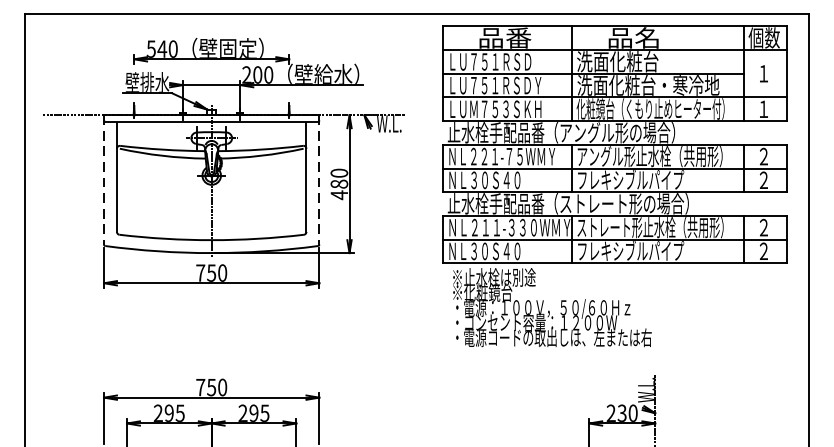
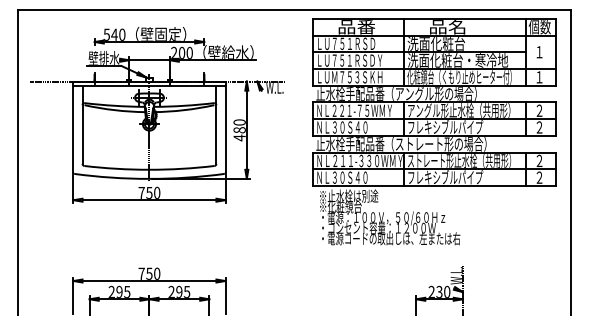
line: (104, 180) -> (73, 127), dashed -> solid
line: (319, 180) -> (225, 127), dashed -> solid

